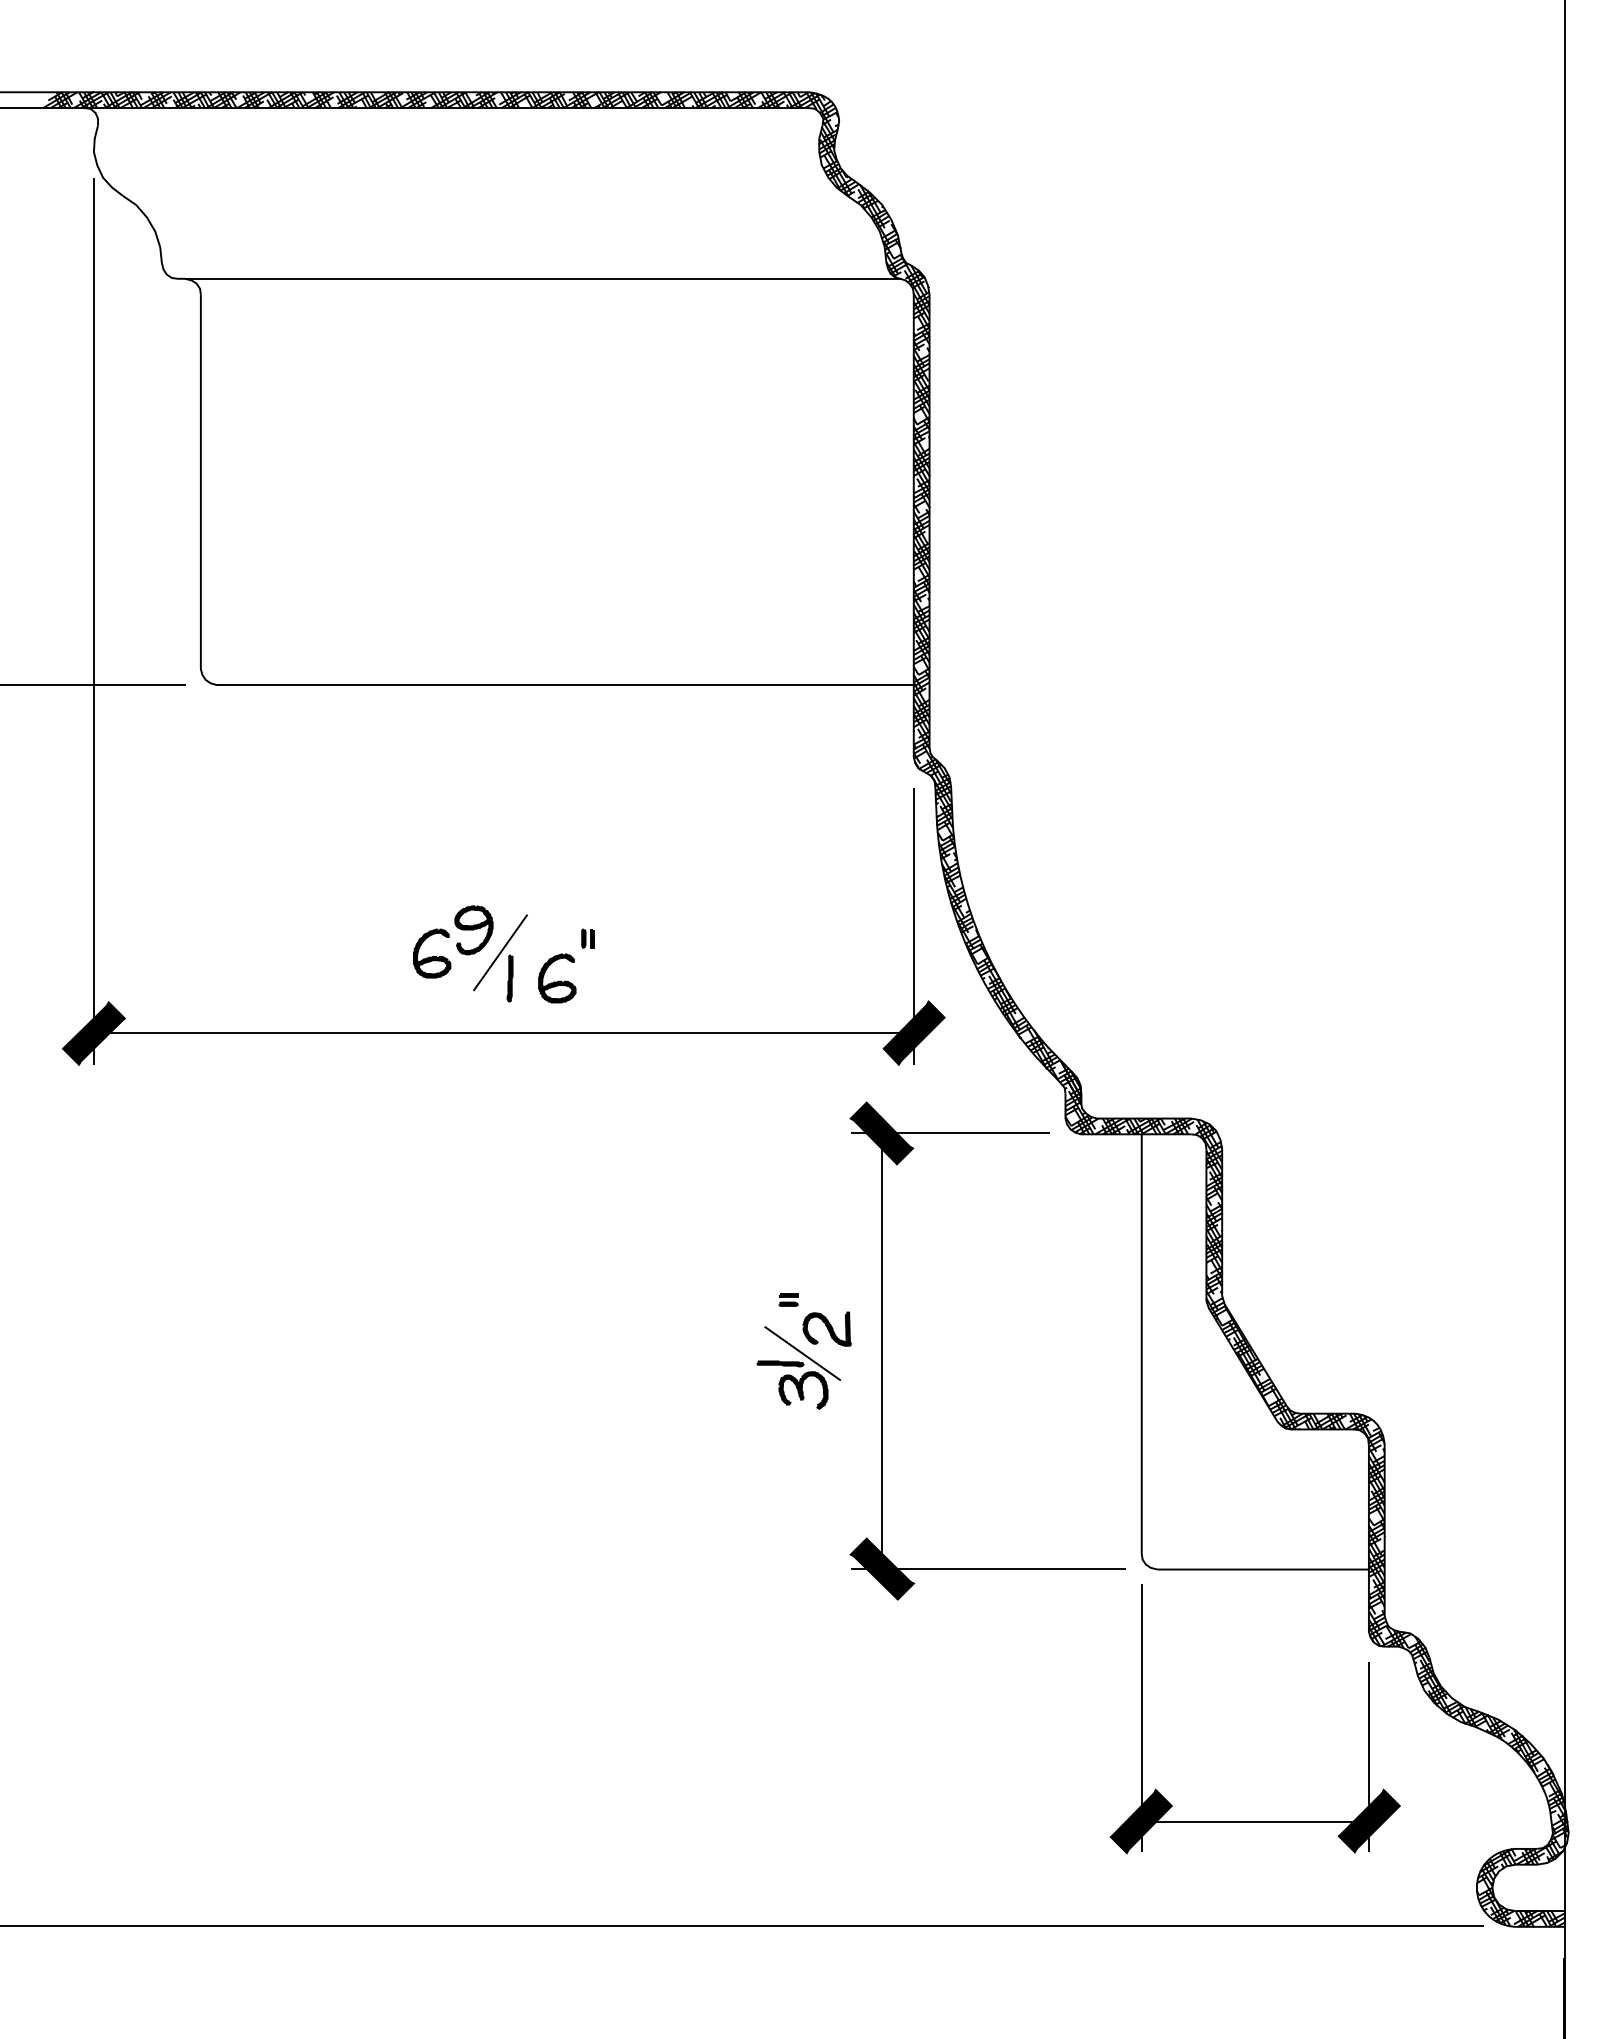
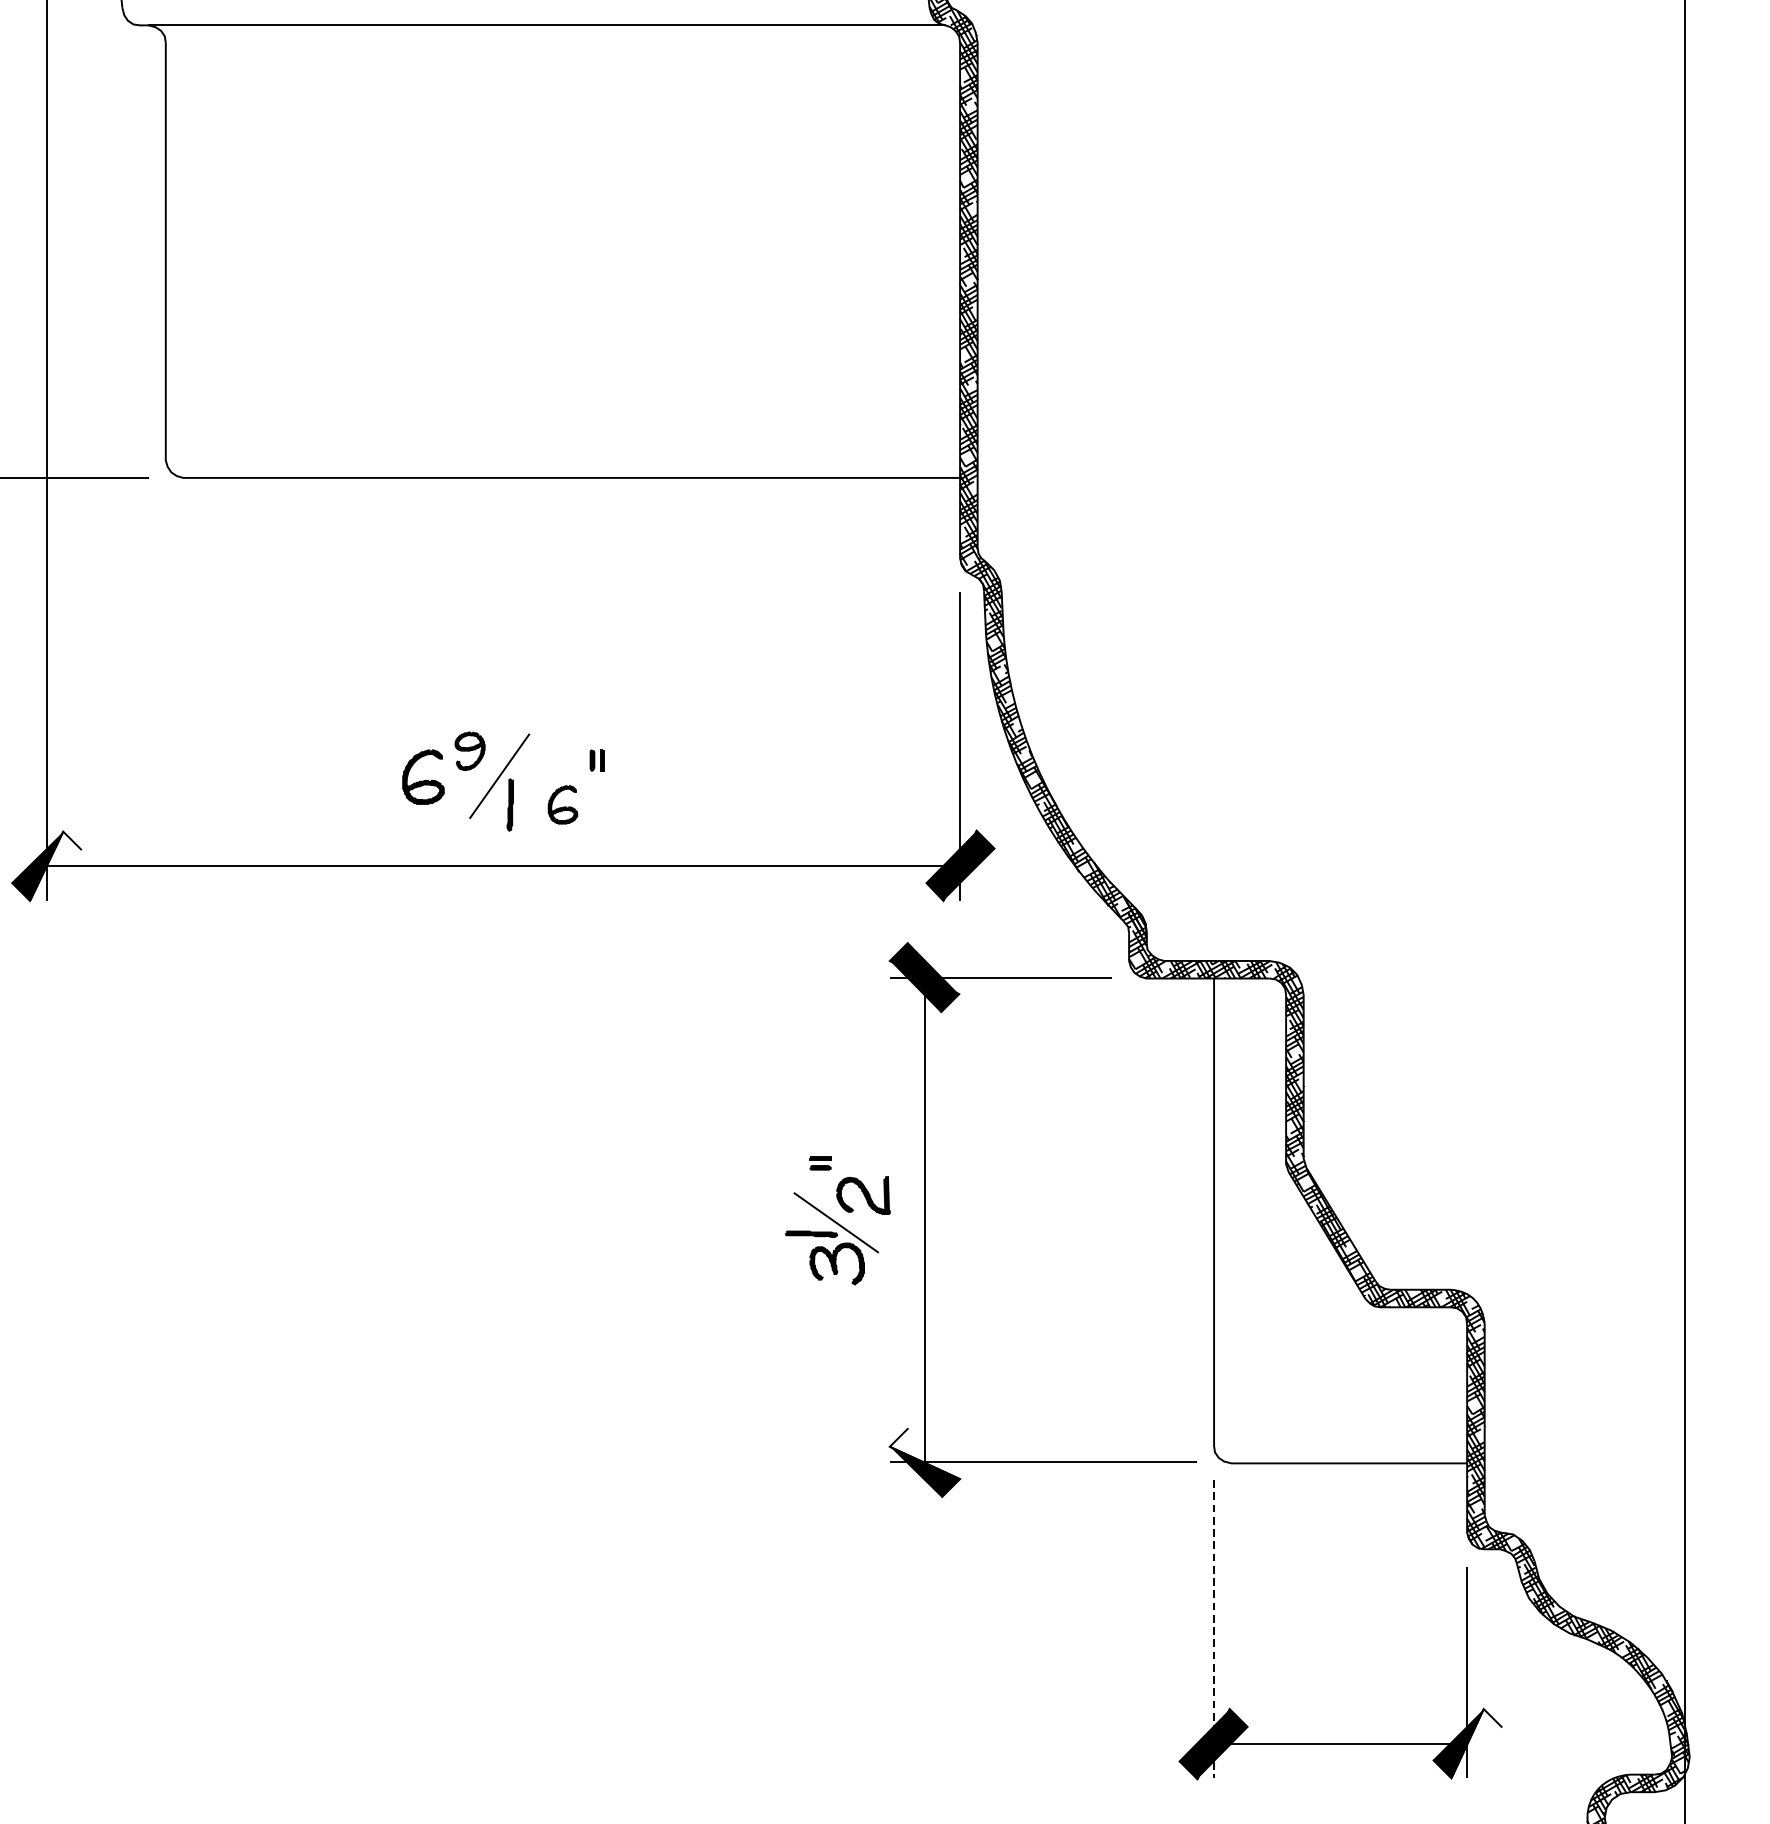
part: (473, 930) -> (469, 751), size x0.7
part: (557, 978) -> (563, 804), size x0.7
fill: (102, 1033) -> (56, 866), removed
fill: (881, 1560) -> (924, 1453), removed
line: (1141, 1718) -> (1213, 1629), solid -> dashed
fill: (1377, 1821) -> (1476, 1744), removed

